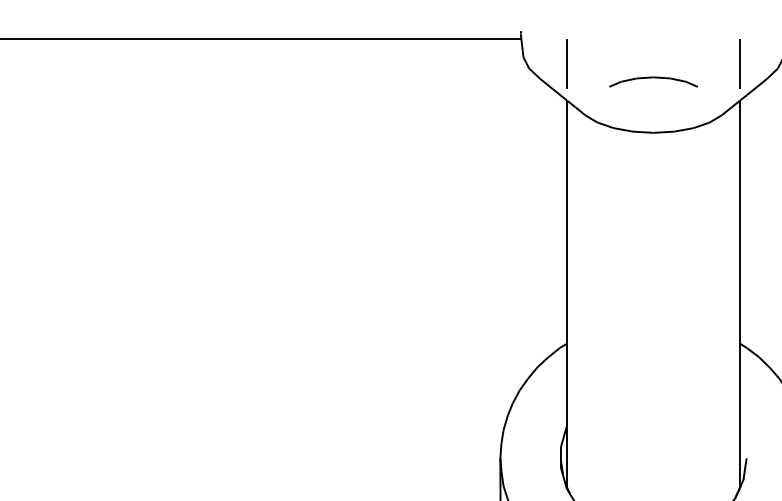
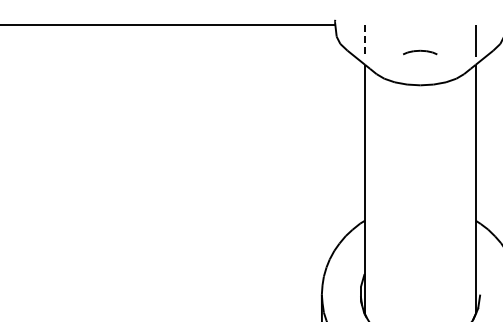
line: (566, 64) -> (364, 41), solid -> dashed
part: (652, 81) -> (419, 52), size x0.6

